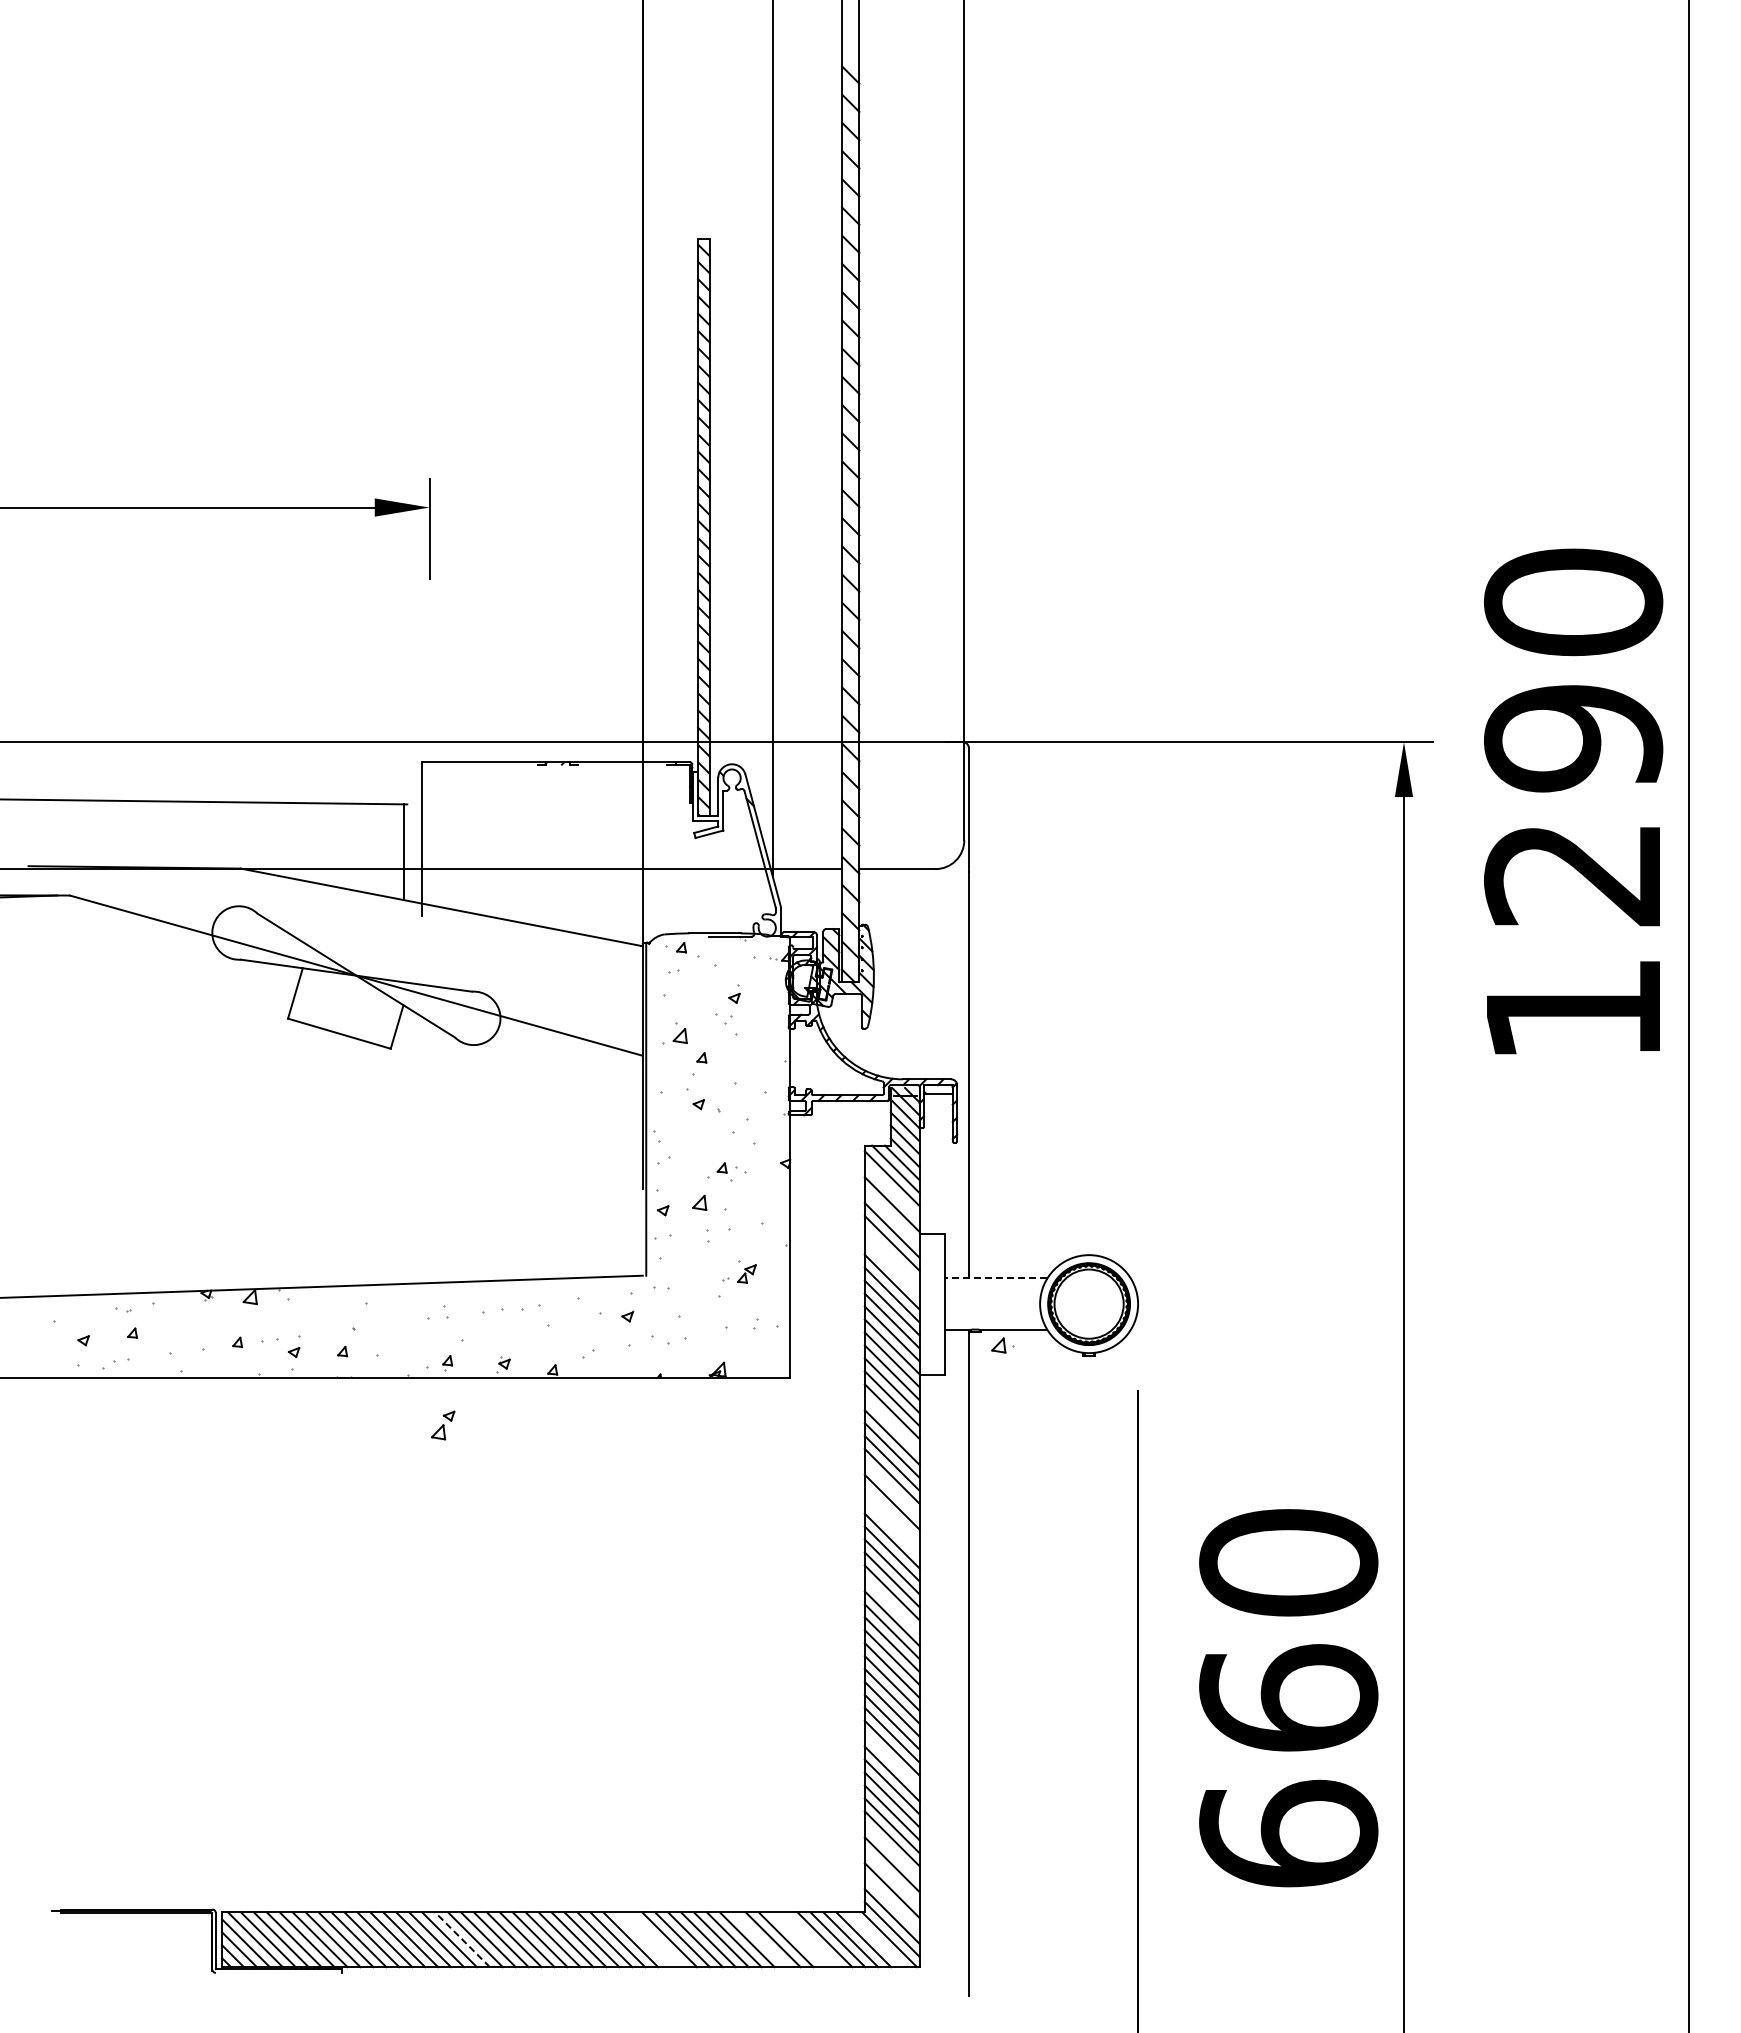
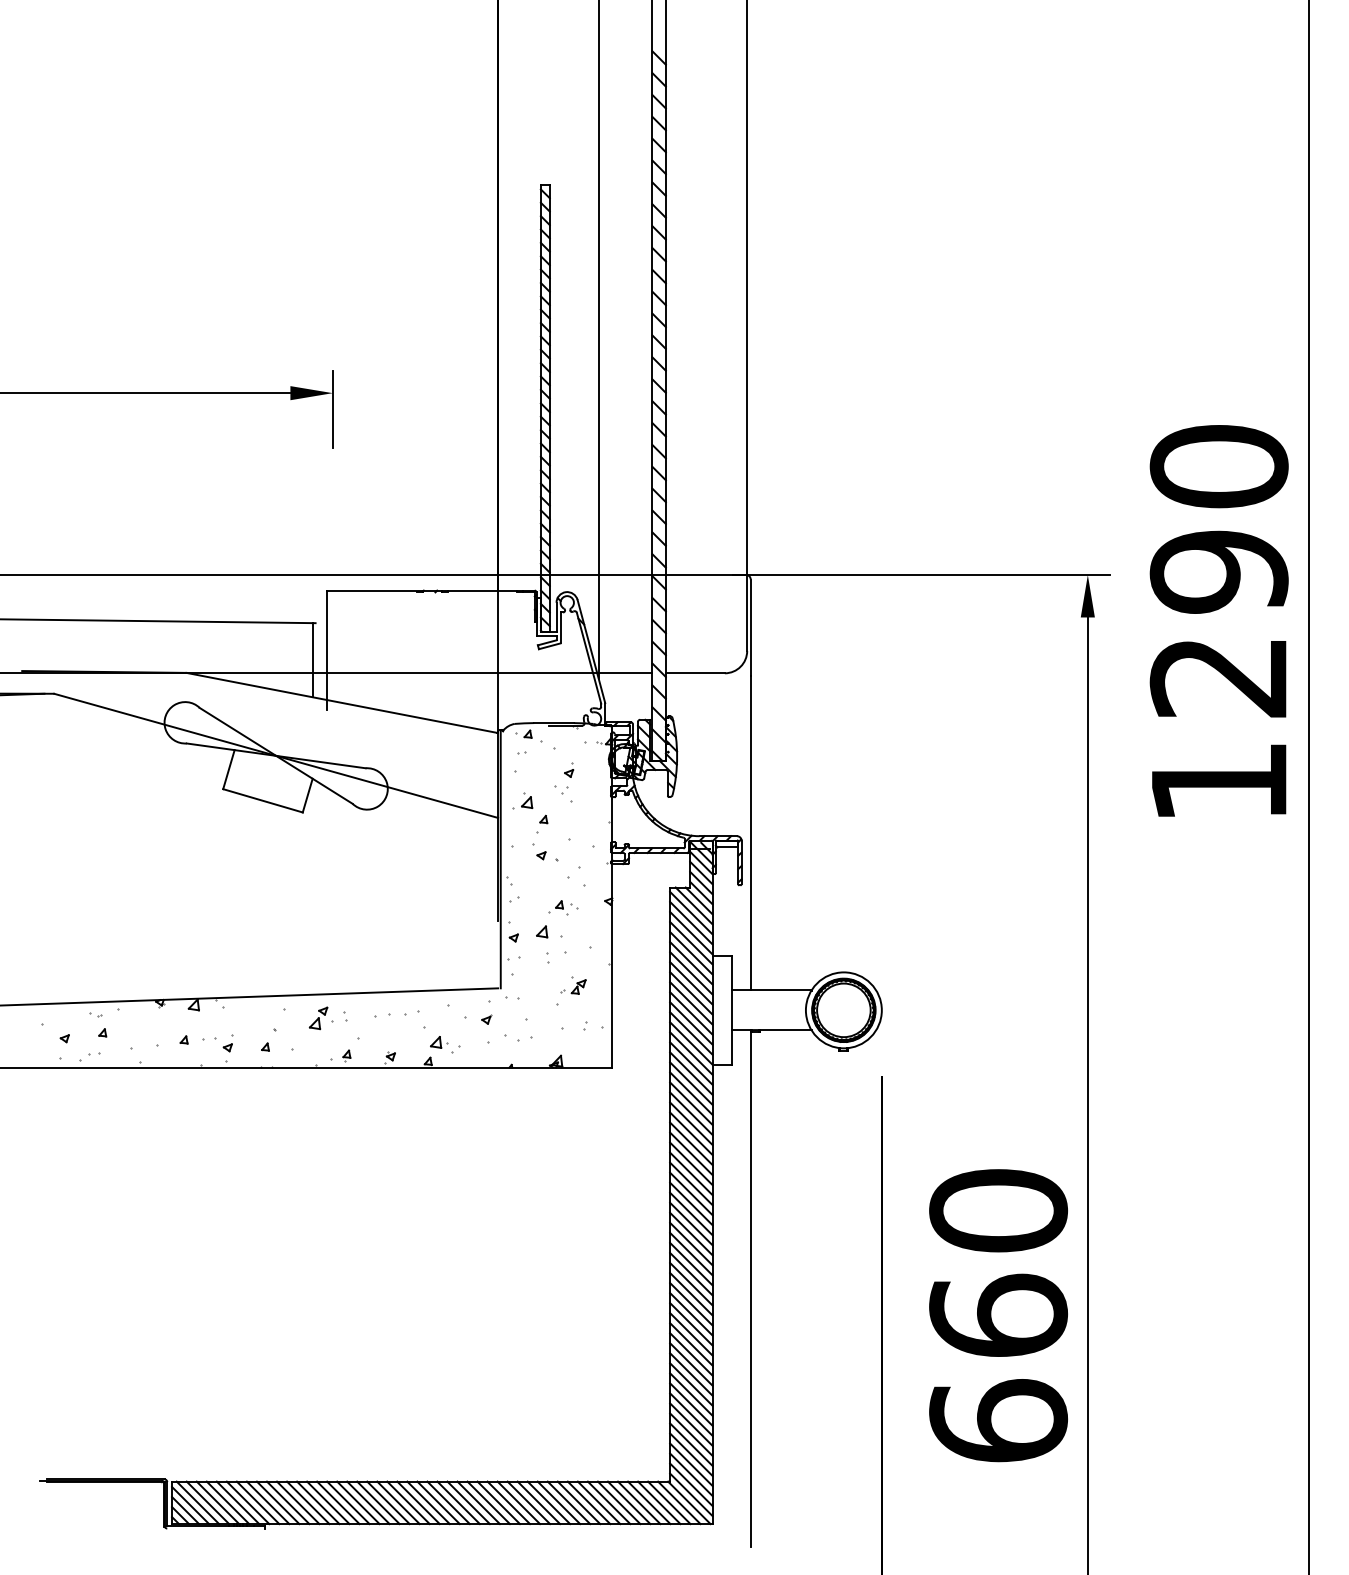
line: (891, 1191) -> (690, 923), added
line: (891, 1217) -> (690, 943), added
line: (891, 1255) -> (690, 972), added
line: (891, 1268) -> (690, 982), added
line: (995, 1278) -> (771, 990), dashed -> solid
part: (1002, 1345) -> (438, 1042), moved
line: (891, 1424) -> (690, 1103), added
part: (443, 1425) -> (318, 1018), moved
line: (891, 1488) -> (690, 1153), added
line: (891, 1514) -> (690, 1173), added
line: (891, 1527) -> (690, 1183), added
line: (891, 1605) -> (690, 1243), added
line: (891, 1760) -> (690, 1363), added
line: (891, 1851) -> (690, 1434), added
line: (891, 1877) -> (690, 1454), added
line: (891, 1903) -> (690, 1474), added
line: (462, 1939) -> (358, 1502), dashed -> solid
line: (643, 1939) -> (498, 1502), added
line: (656, 1939) -> (508, 1502), added
line: (759, 1939) -> (588, 1502), added
line: (798, 1939) -> (618, 1502), added
line: (811, 1939) -> (628, 1502), added
line: (876, 1939) -> (679, 1502), added

